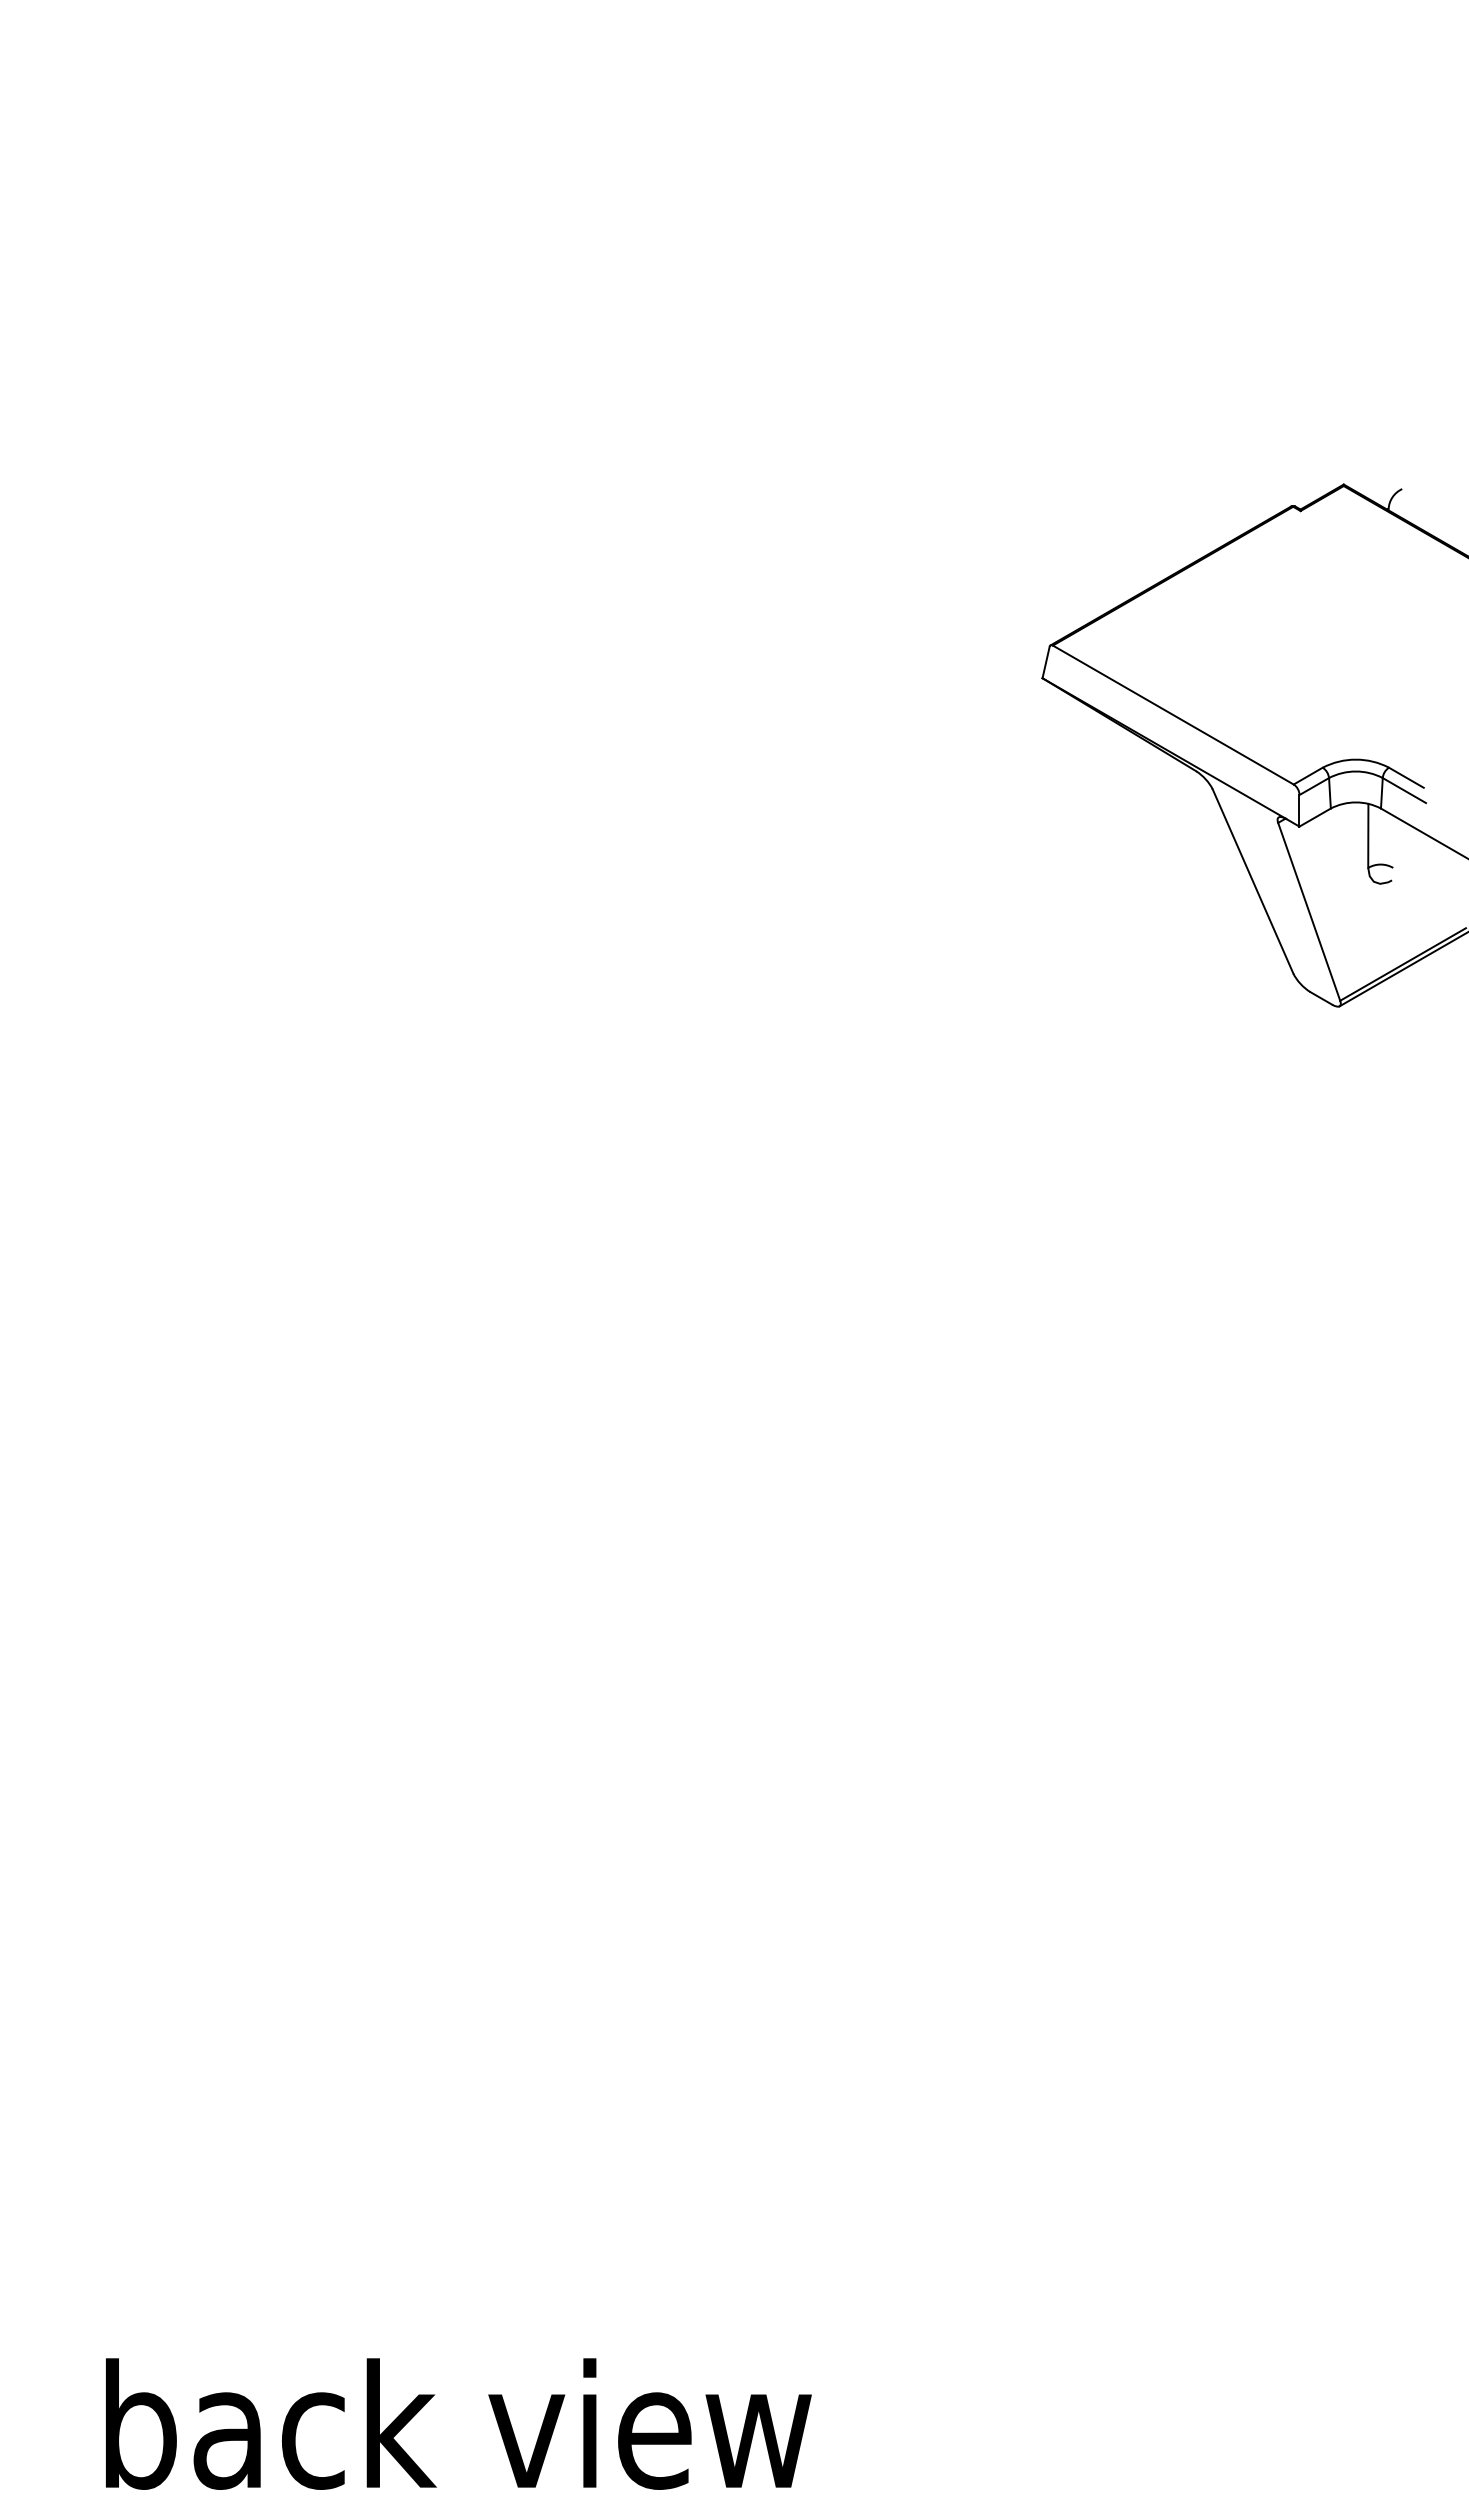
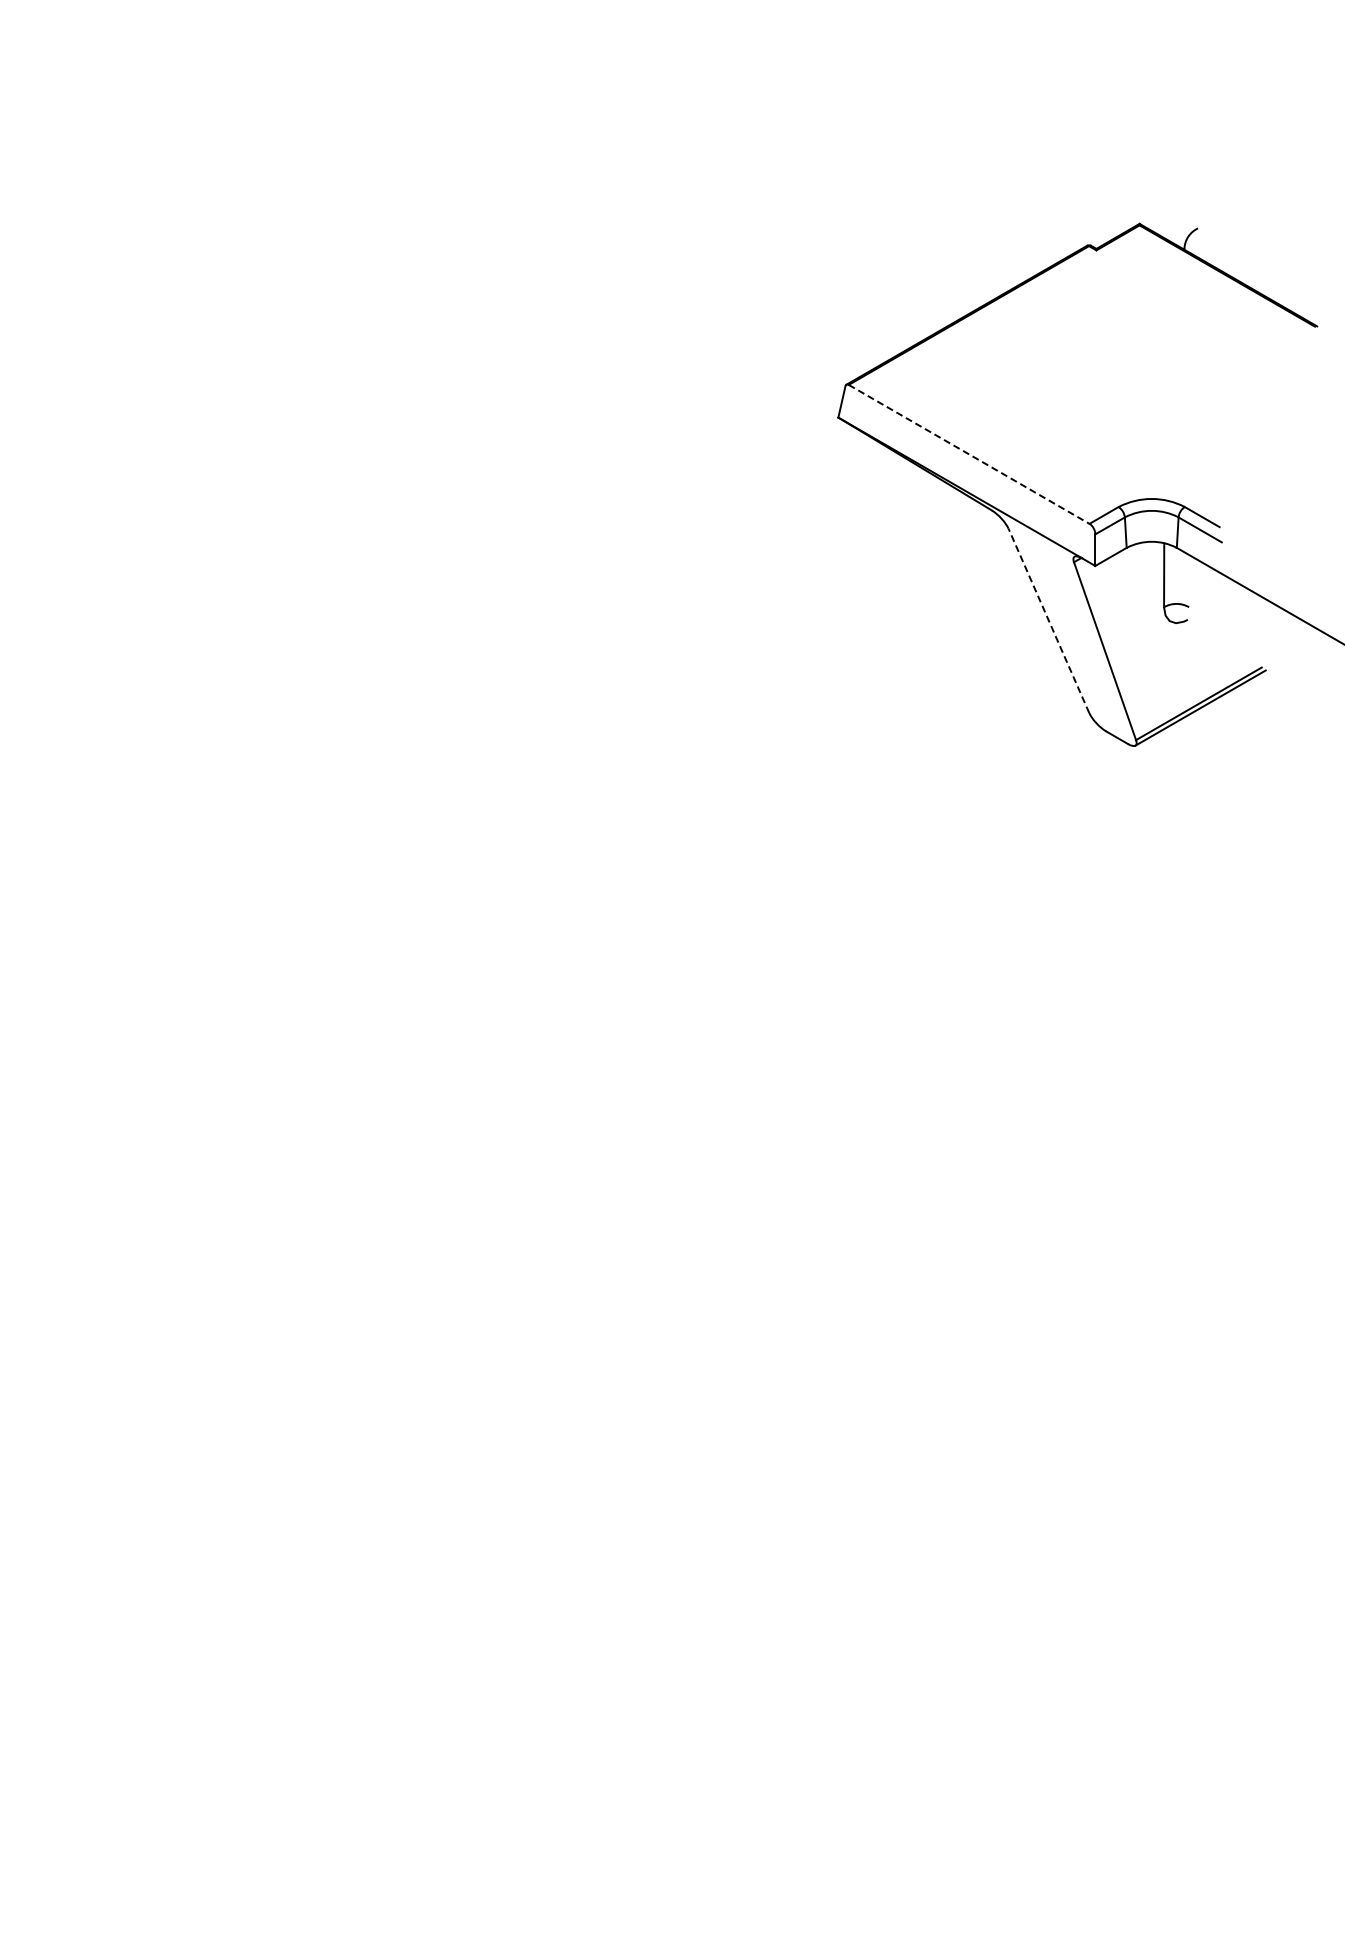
line: (1173, 715) -> (969, 454), solid -> dashed
line: (1253, 881) -> (1049, 620), solid -> dashed

